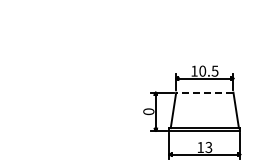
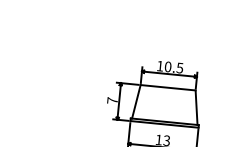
line: (204, 92) -> (167, 87), dashed -> solid
text: (148, 111) -> (112, 100), 0 -> 7

